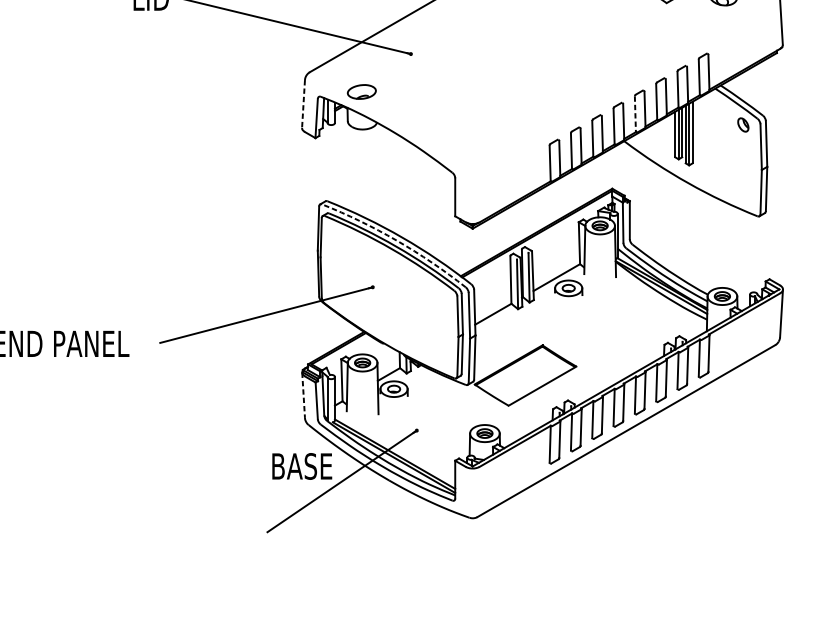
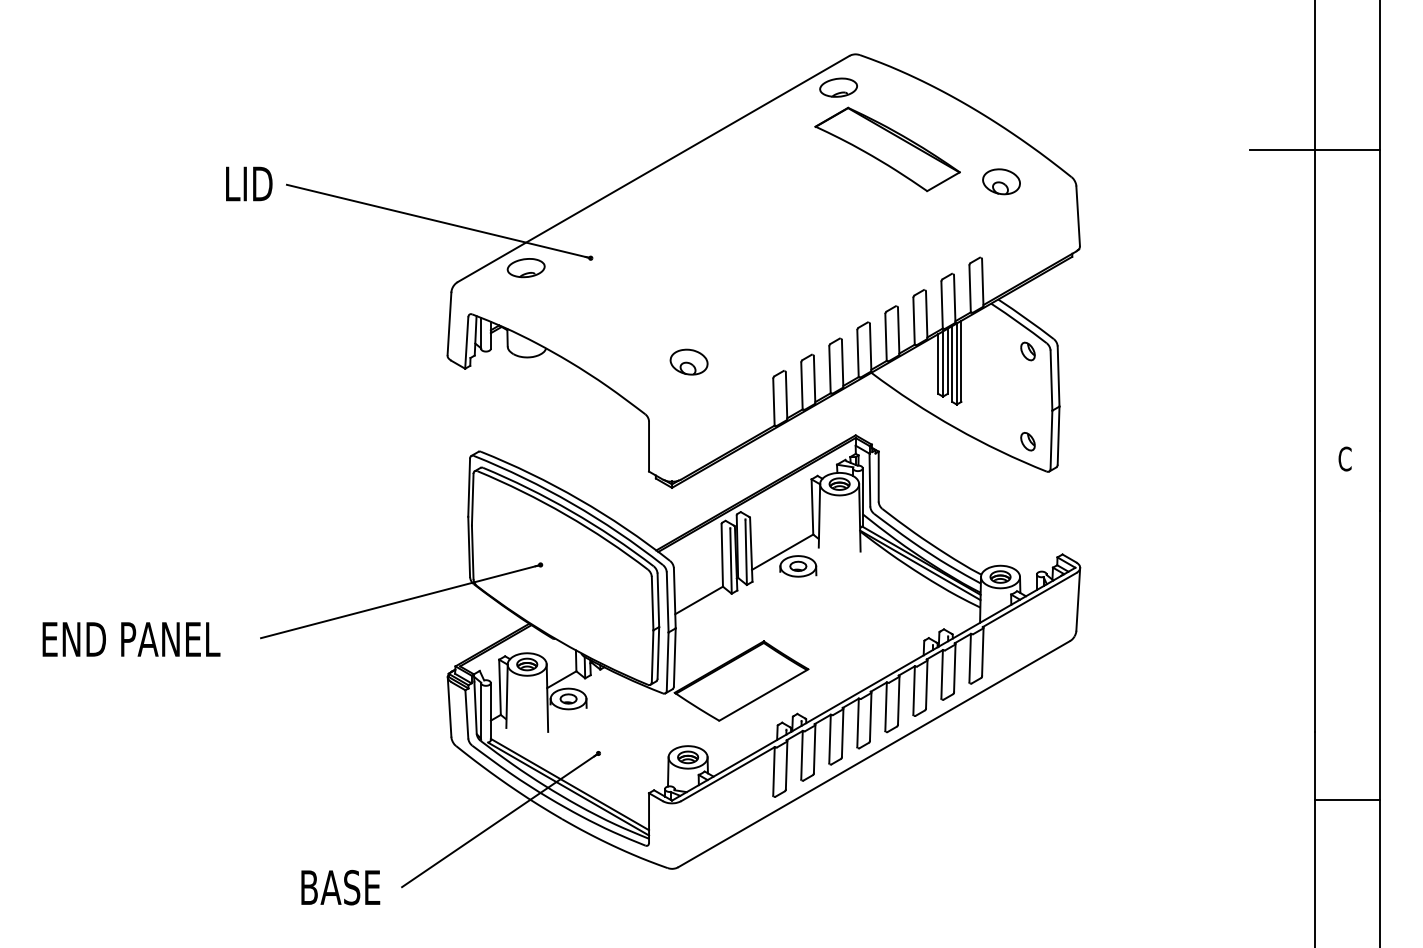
part: (361, 92) -> (525, 268), moved
line: (303, 104) -> (449, 324), dashed -> solid
line: (635, 114) -> (886, 337), dashed -> solid
part: (485, 132) -> (688, 361), added
part: (742, 193) -> (1027, 441), added
arc: (397, 240) -> (572, 503), dashed -> solid
line: (303, 395) -> (449, 707), dashed -> solid
text: (302, 466) -> (340, 887), moved

